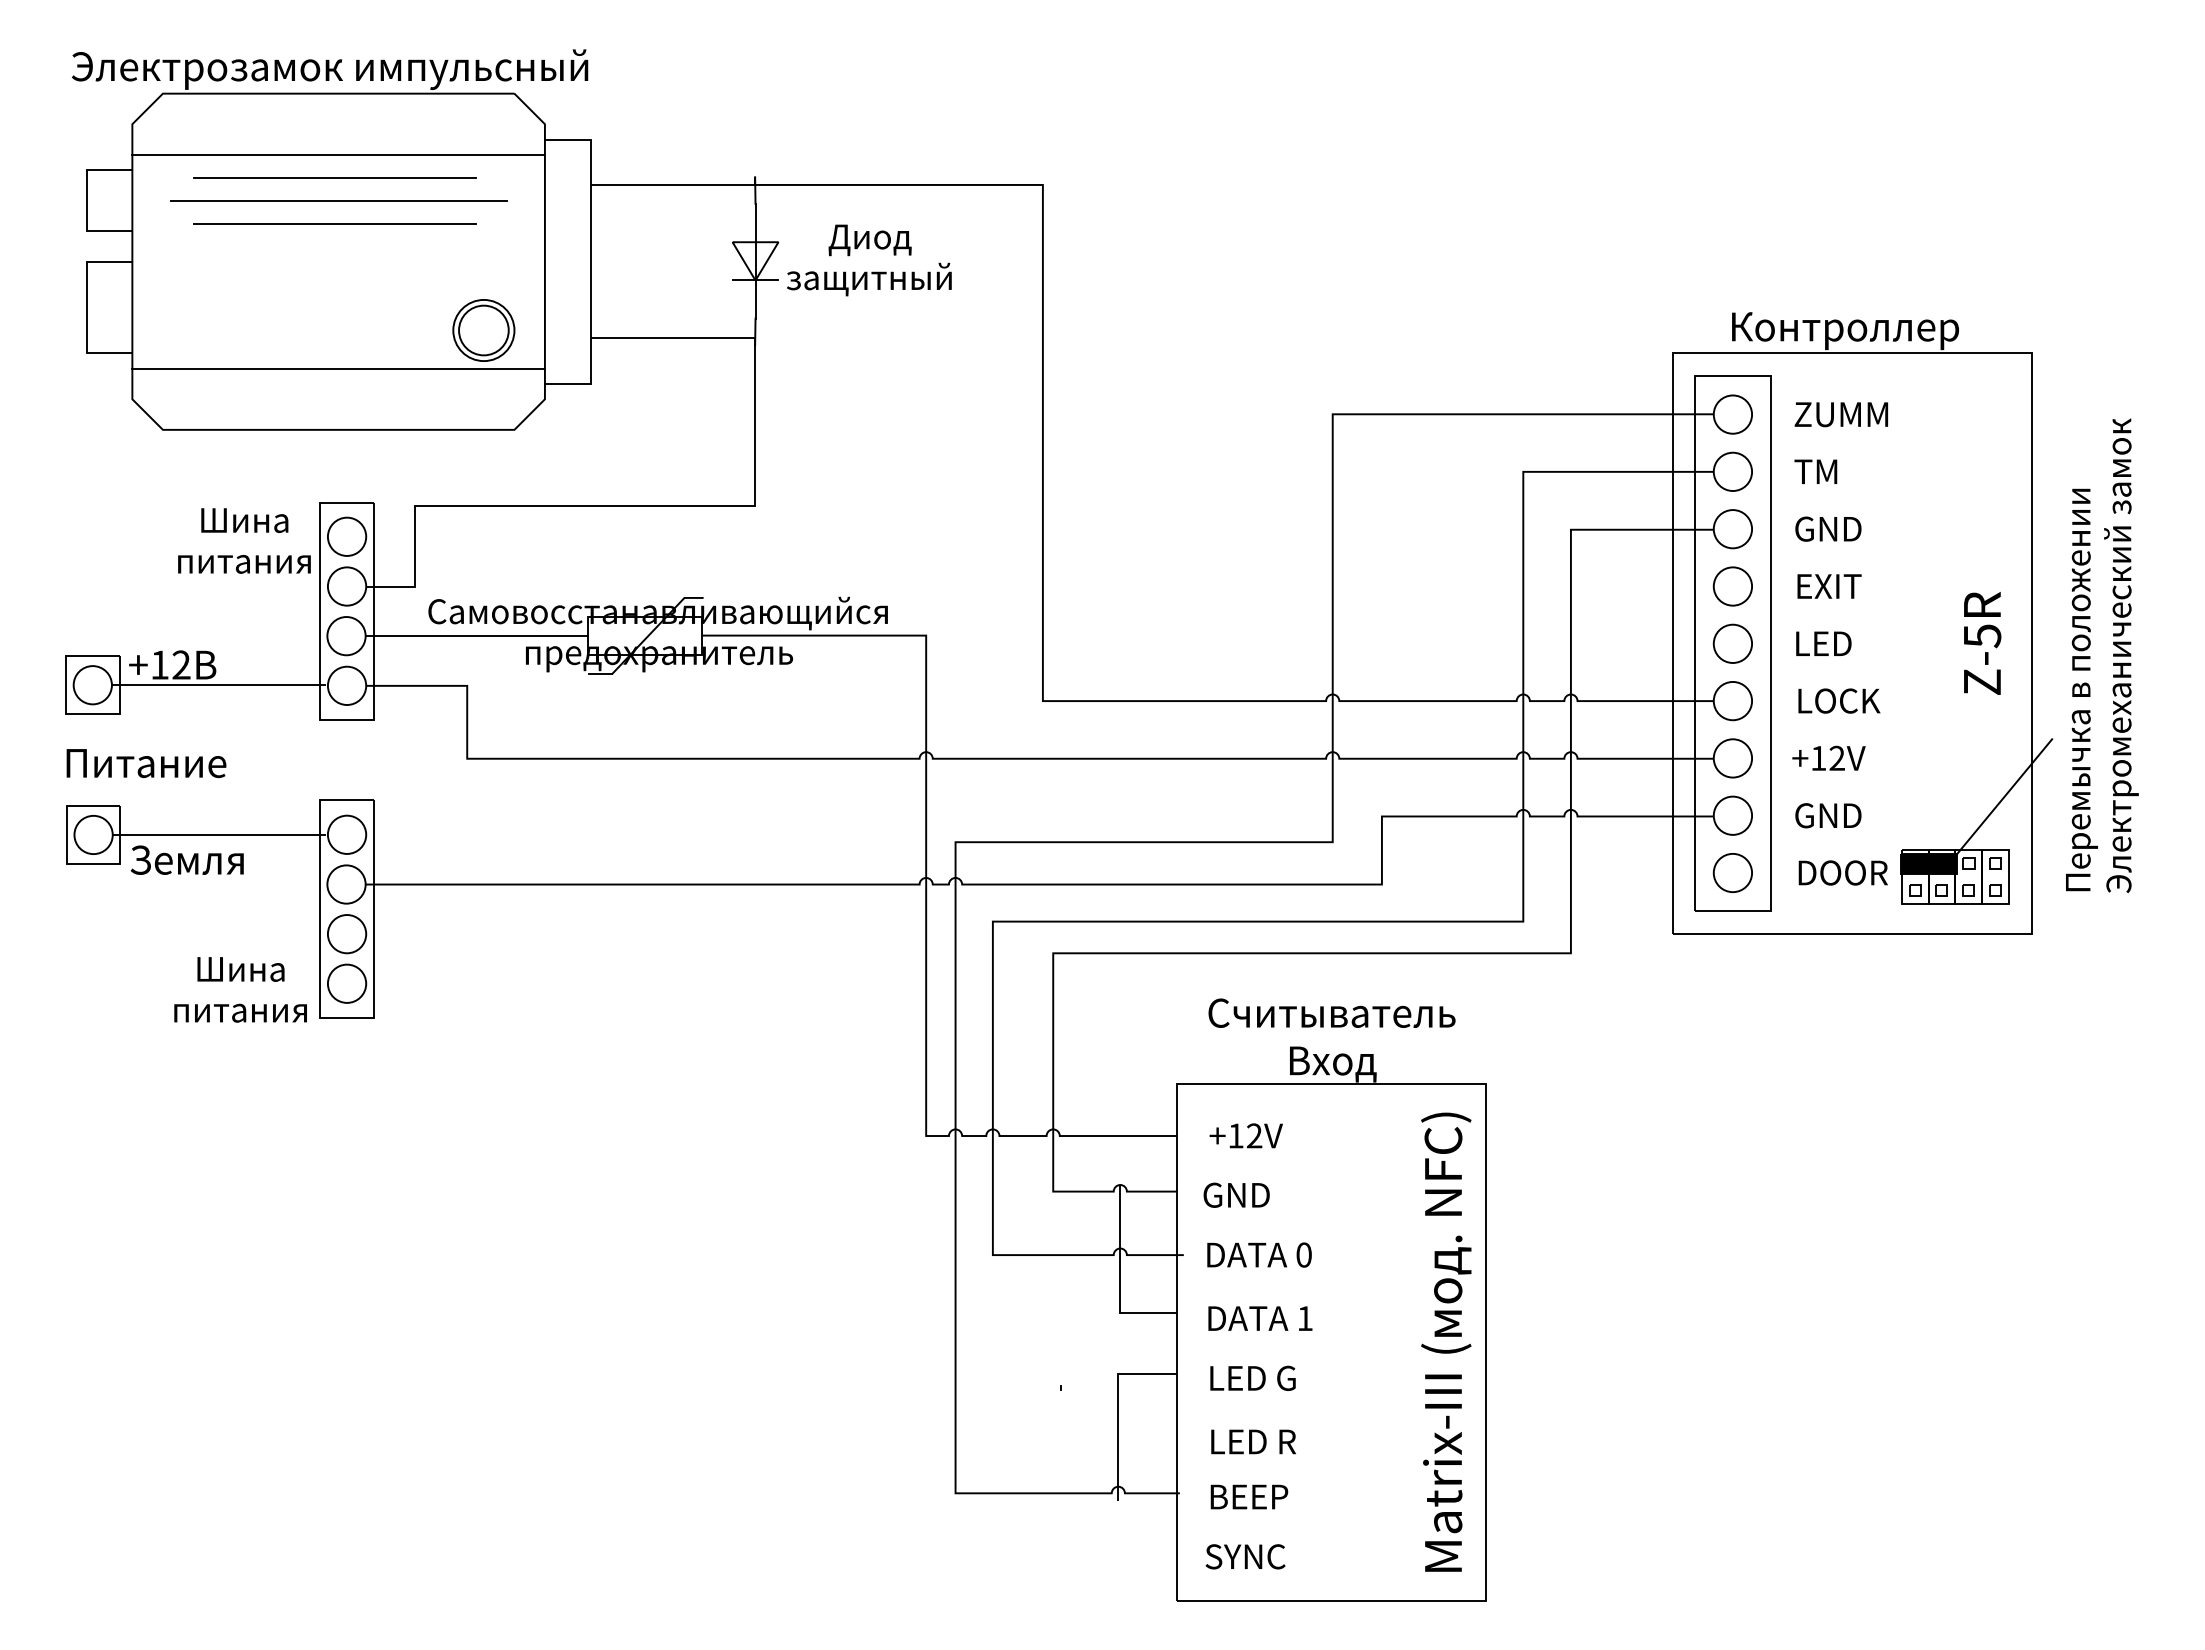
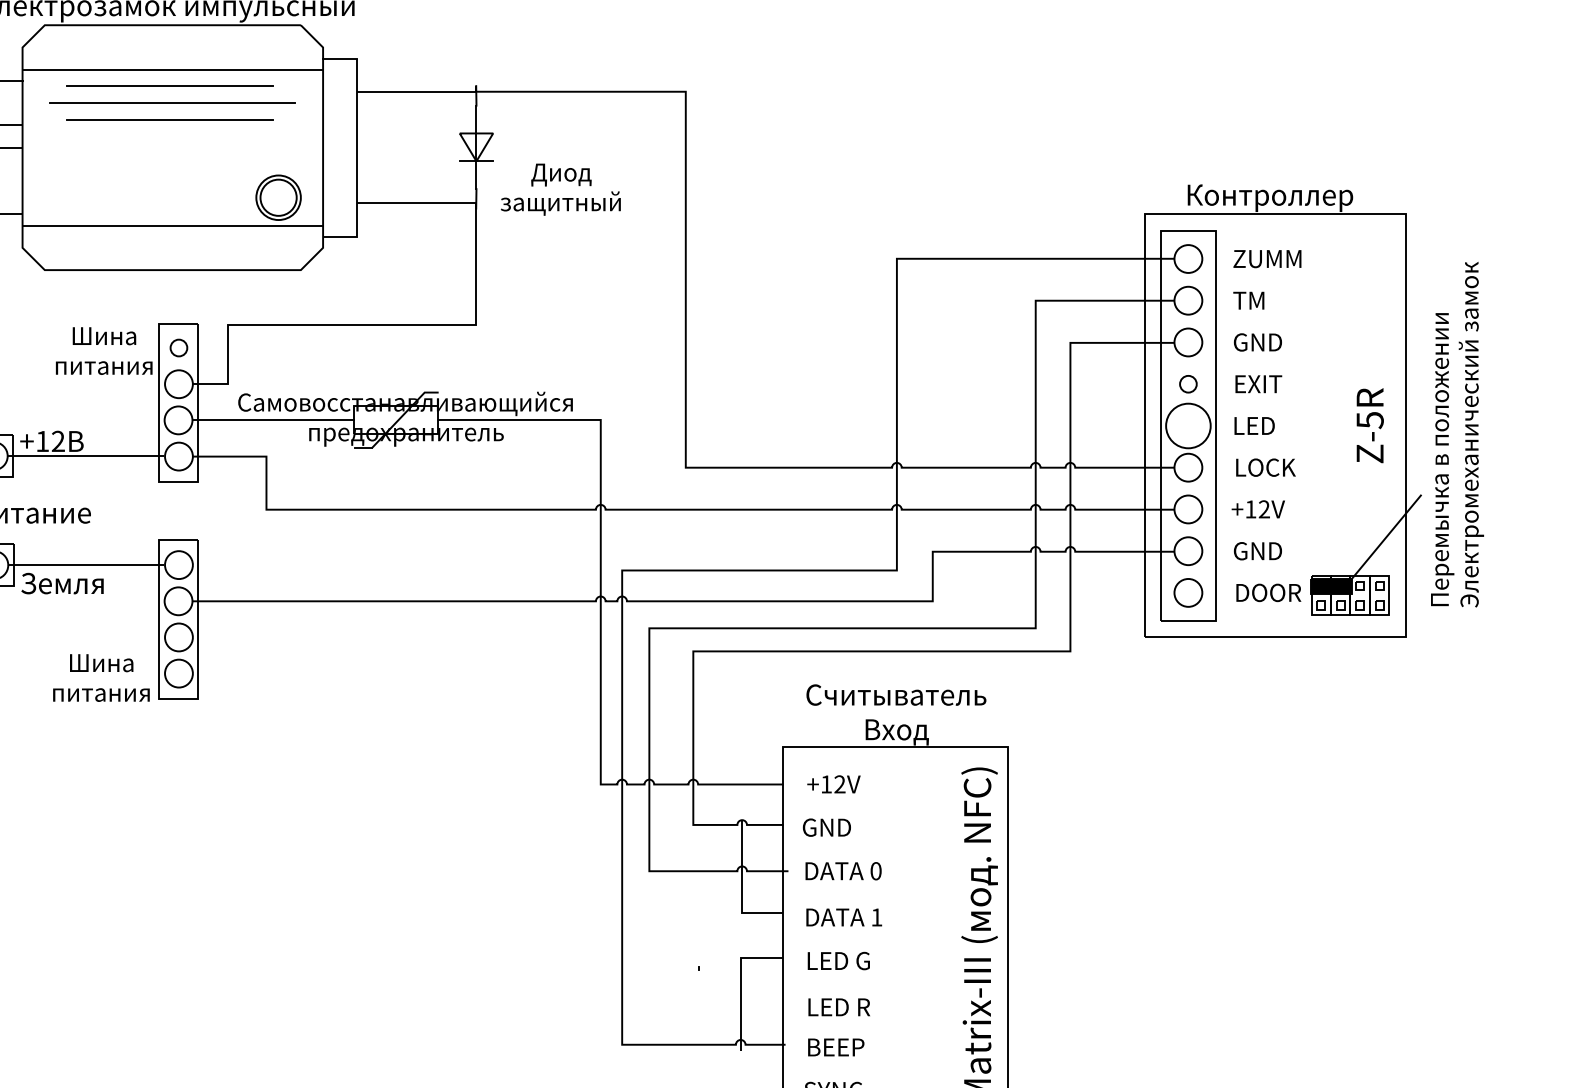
text: (869, 260) -> (560, 189), moved
circle: (346, 536) -> (178, 347), size x0.6
circle: (1732, 586) -> (1188, 384), size x0.6
circle: (1732, 643) -> (1188, 425), size x1.6

